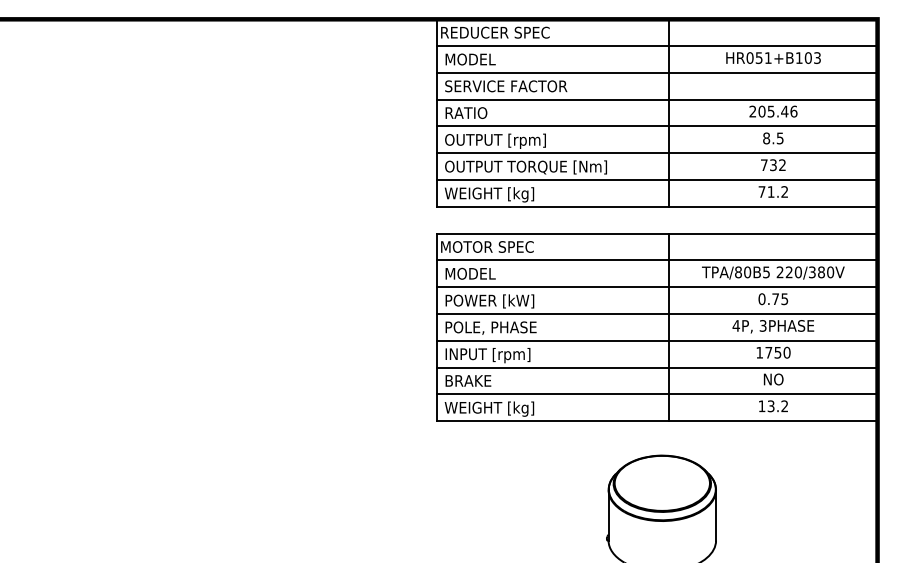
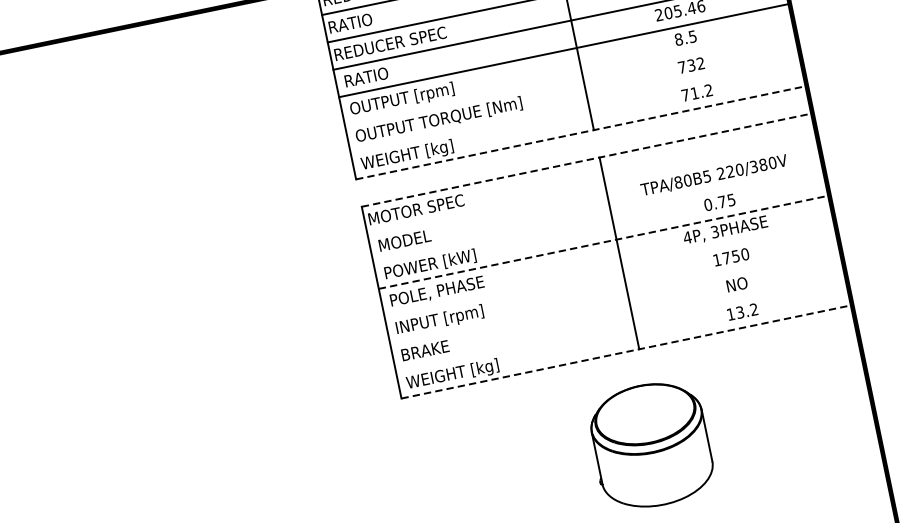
text: (468, 59) -> (357, 21), MODEL -> RATIO
text: (504, 86) -> (399, 41), SERVICE FACTOR -> REDUCER SPEC
line: (656, 153) -> (569, 78), removed
line: (656, 180) -> (575, 105), removed
line: (657, 206) -> (581, 132), solid -> dashed
line: (657, 233) -> (587, 159), solid -> dashed
line: (656, 260) -> (592, 187), removed
line: (656, 287) -> (597, 215), removed
line: (657, 313) -> (604, 241), solid -> dashed
line: (656, 340) -> (609, 269), removed
line: (656, 367) -> (614, 297), removed
line: (656, 394) -> (620, 324), removed
line: (657, 421) -> (627, 352), solid -> dashed

